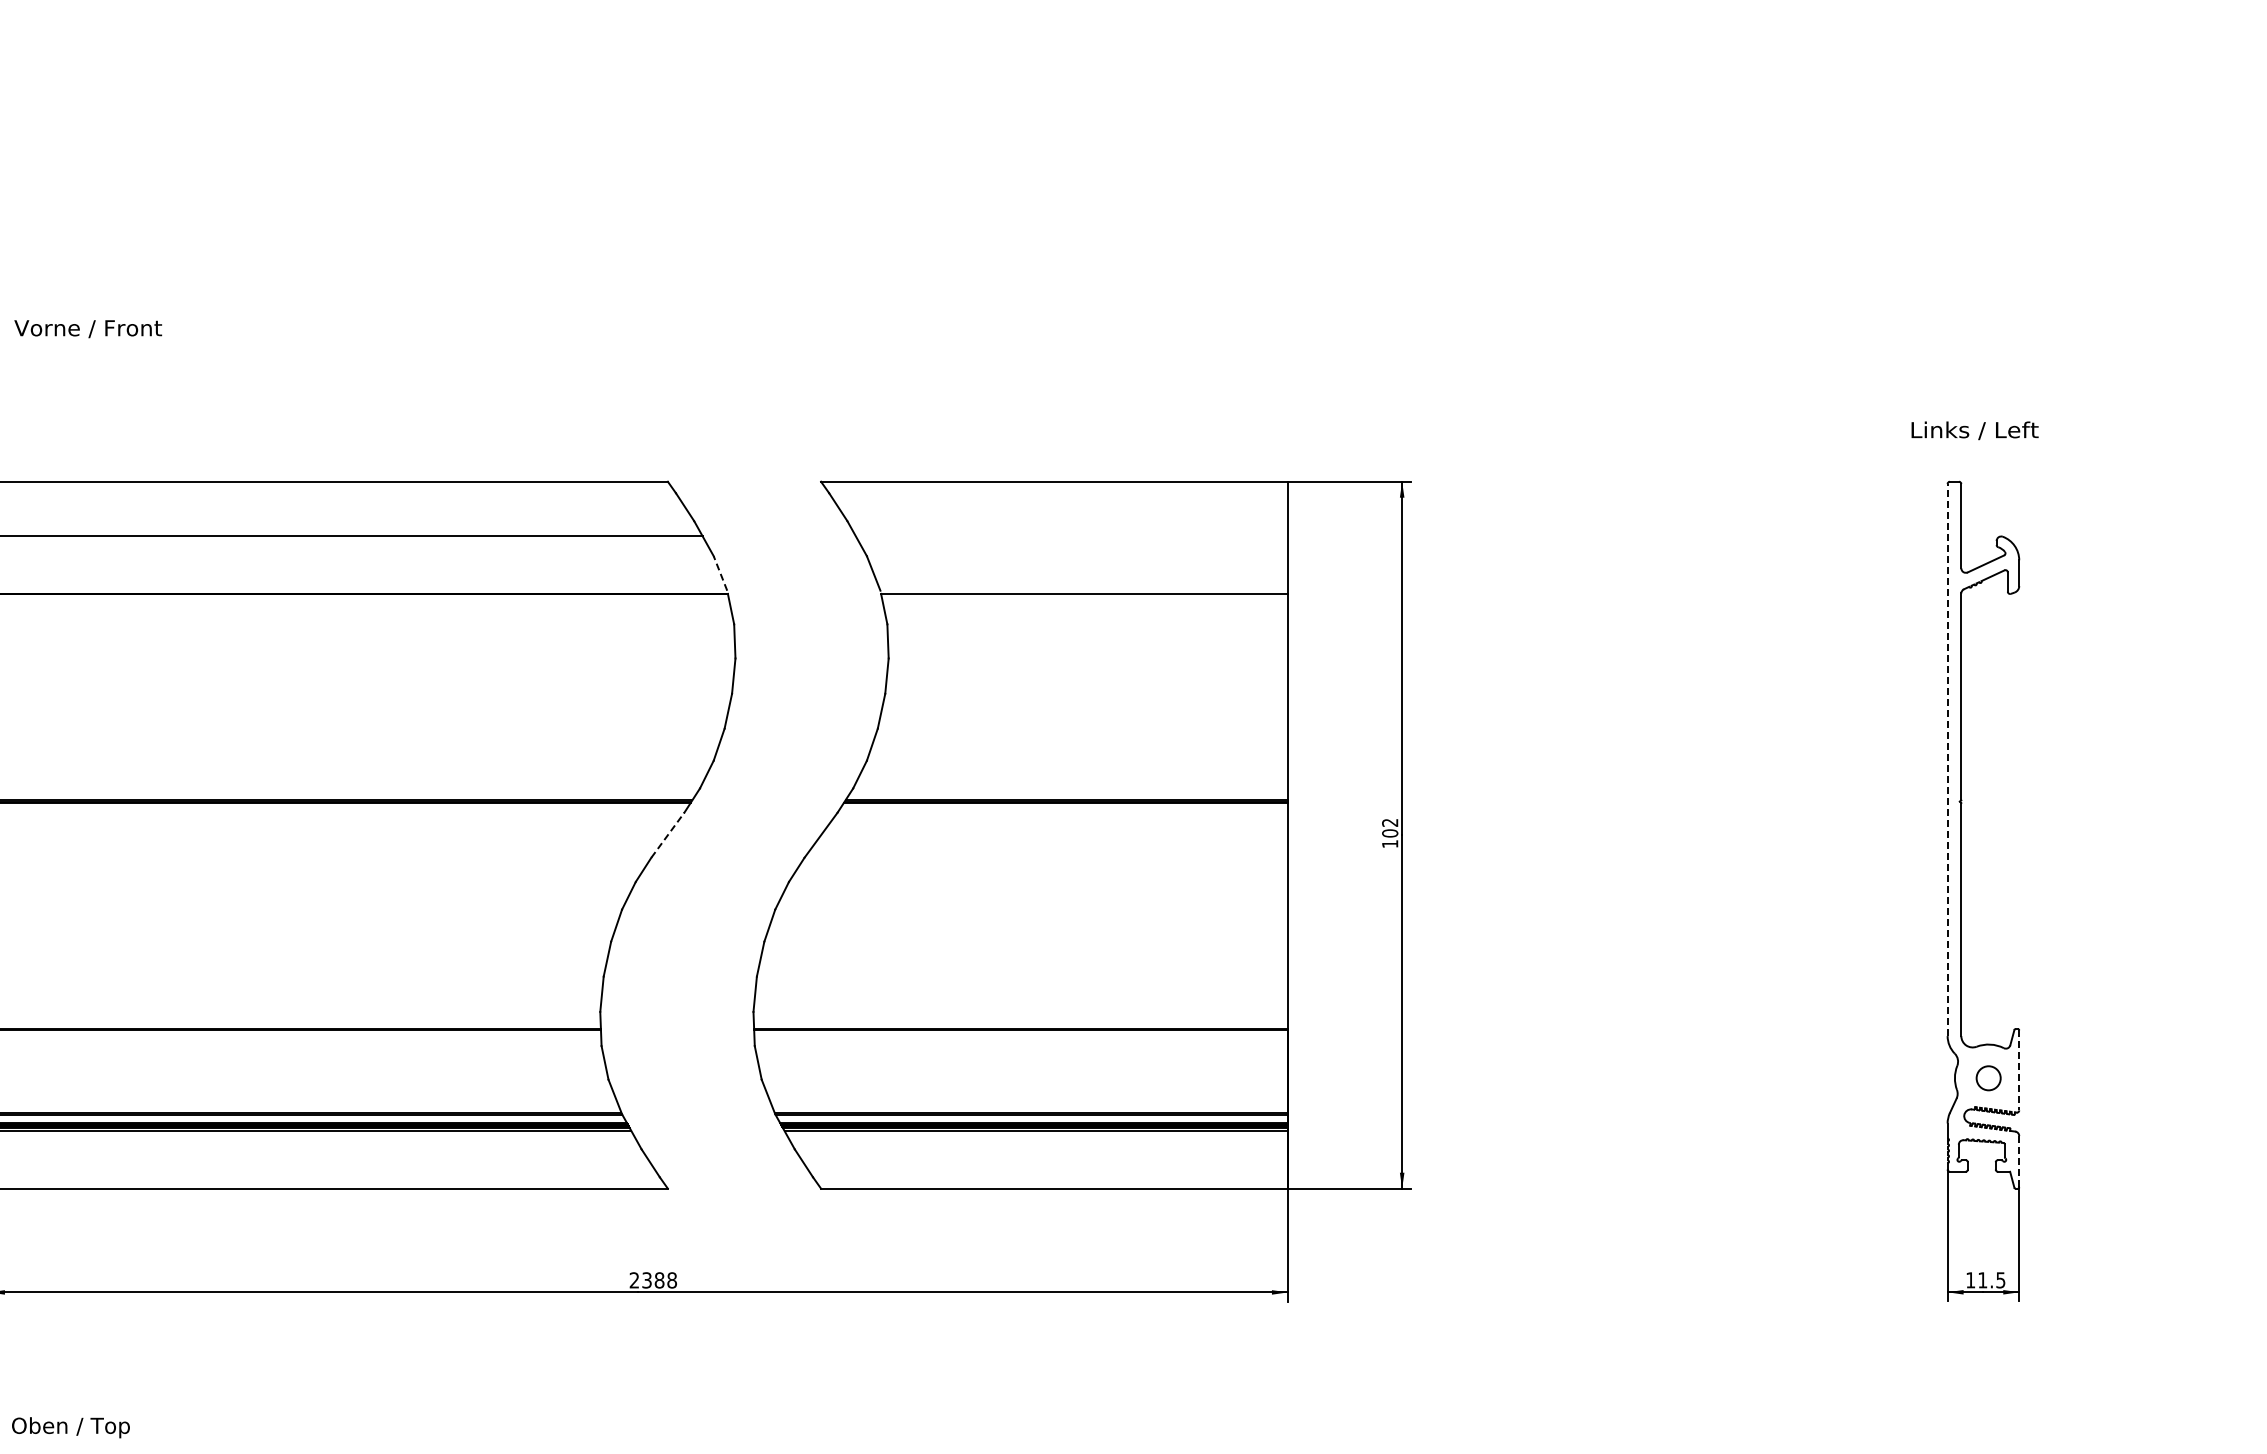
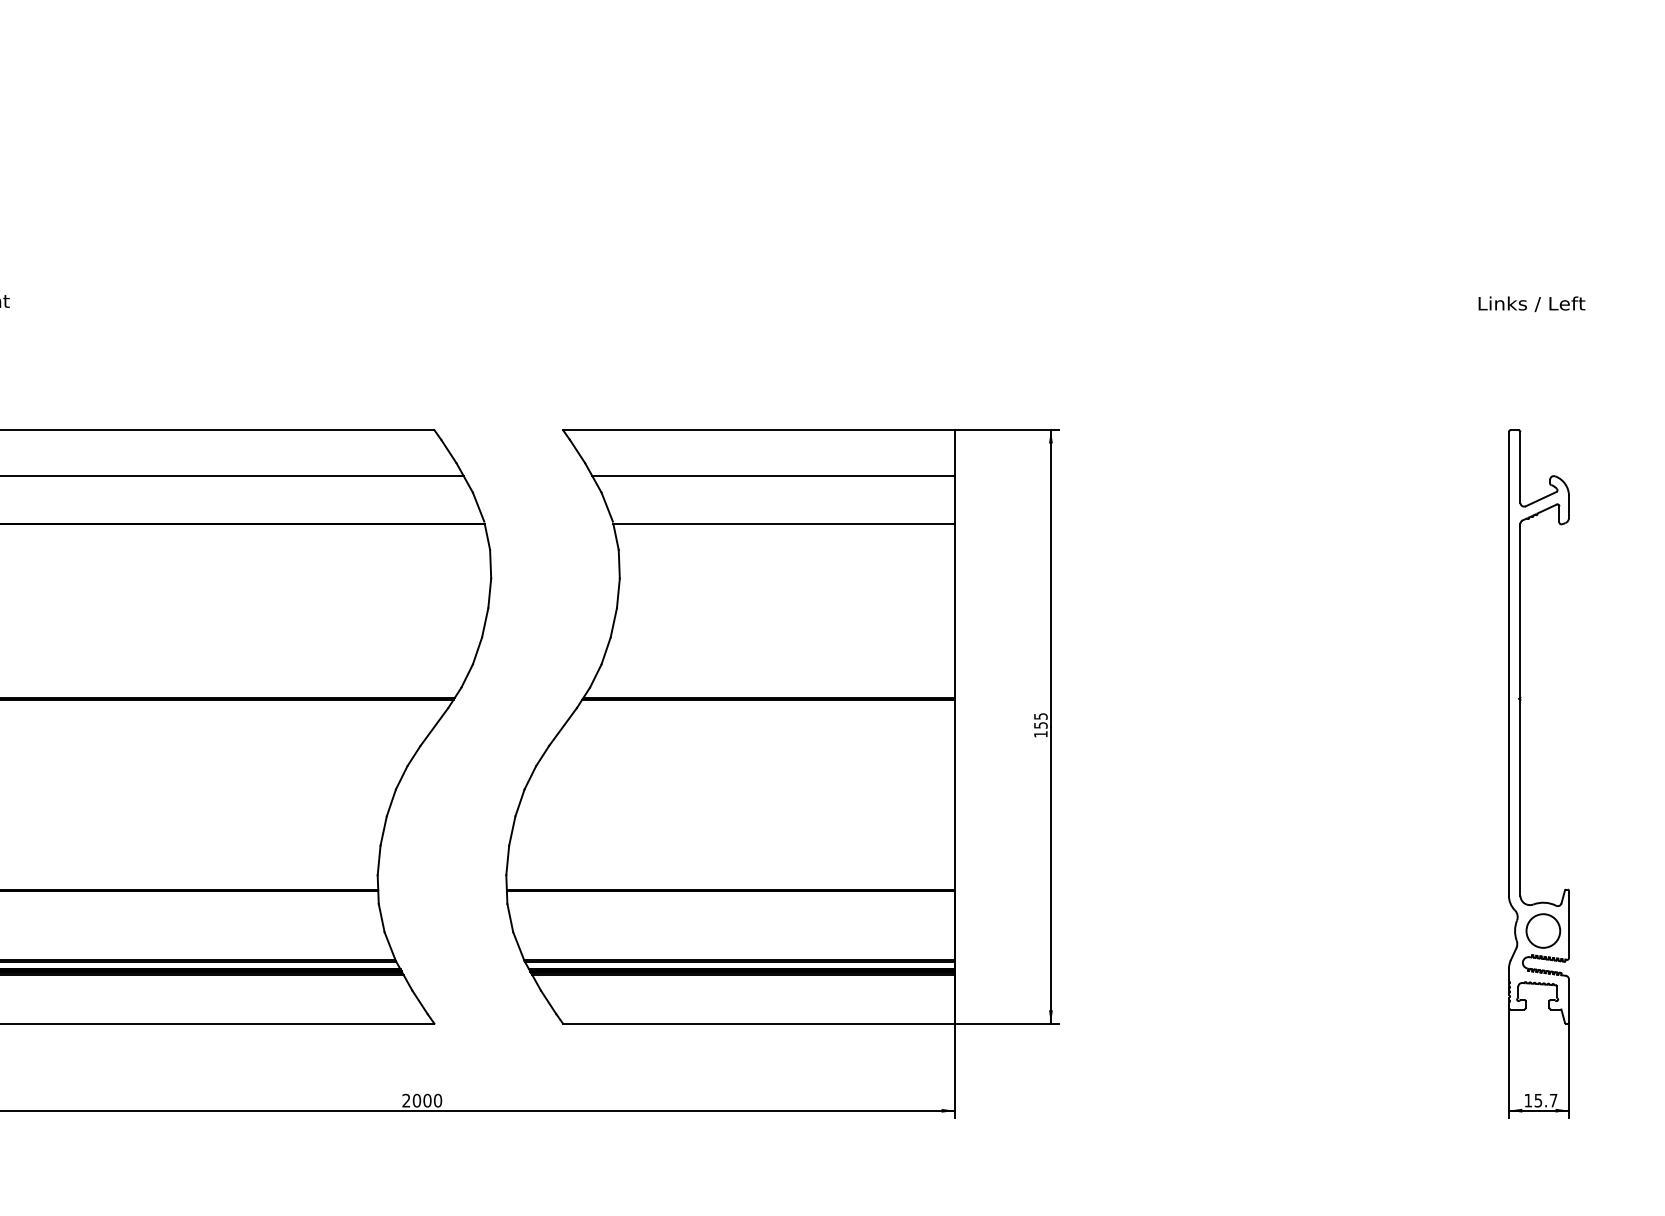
text: (1974, 430) -> (1531, 304), moved
line: (1071, 536) -> (773, 476), added
line: (720, 573) -> (478, 507), dashed -> solid
line: (1947, 759) -> (1508, 663), dashed -> solid
text: (1390, 828) -> (1041, 721), 102 -> 155
line: (667, 835) -> (434, 727), dashed -> solid
line: (2019, 1070) -> (1569, 924), dashed -> solid
circle: (1988, 1078) -> (1543, 931), size x1.67
line: (2019, 1161) -> (1569, 1000), dashed -> solid
text: (659, 1280) -> (427, 1100), 2388 -> 2000
text: (1991, 1280) -> (1545, 1100), 11.5 -> 15.7

